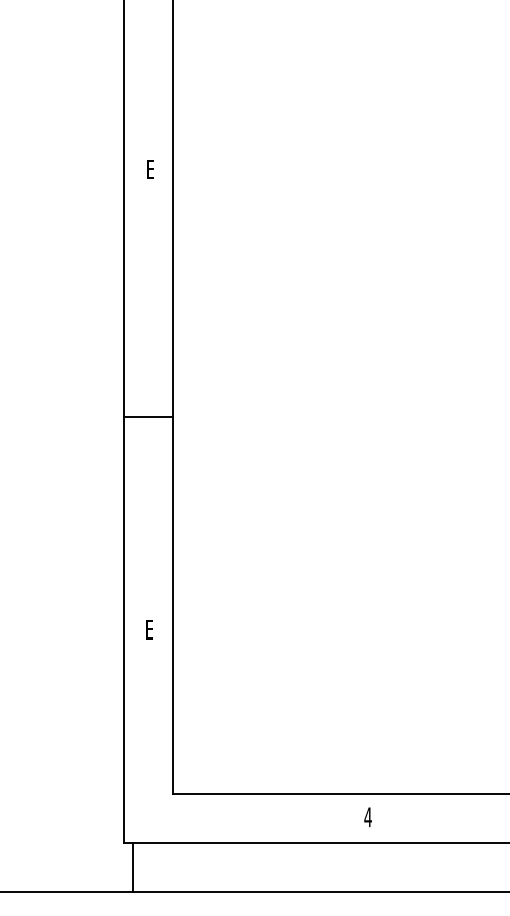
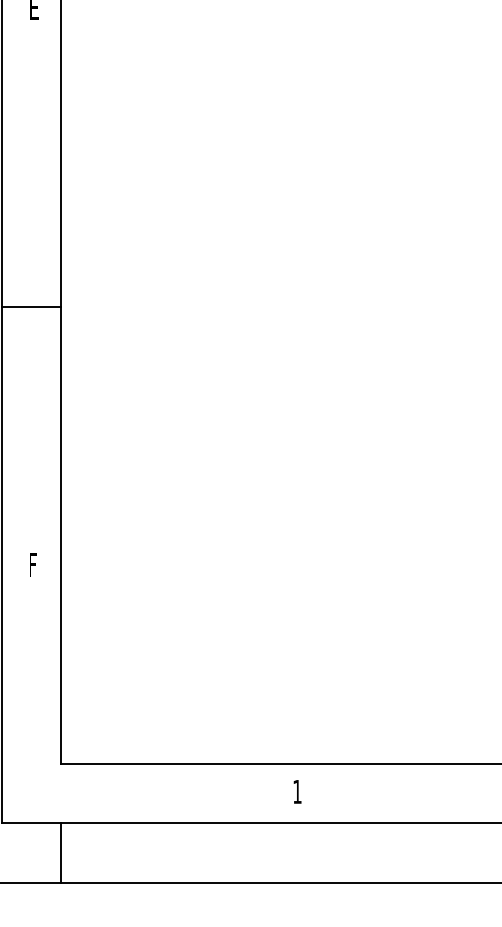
text: (149, 629) -> (32, 564), E -> F
text: (367, 817) -> (296, 792), 4 -> 1
line: (133, 867) -> (62, 852), moved

